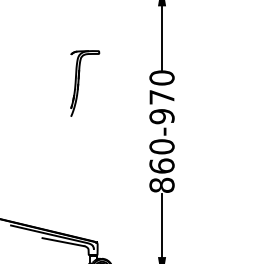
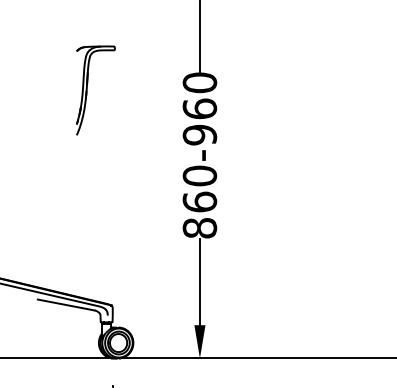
text: (161, 96) -> (199, 108), 860-970 -> 860-960

